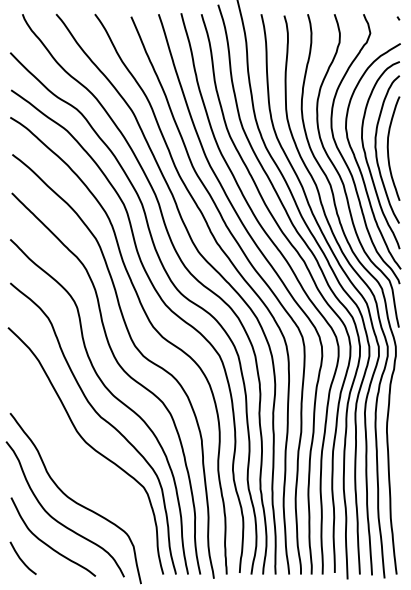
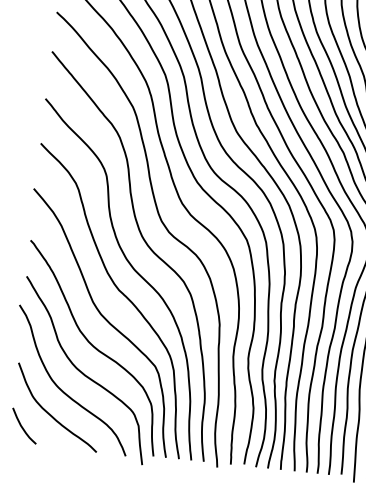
curve: (80, 474) -> (92, 346), added

